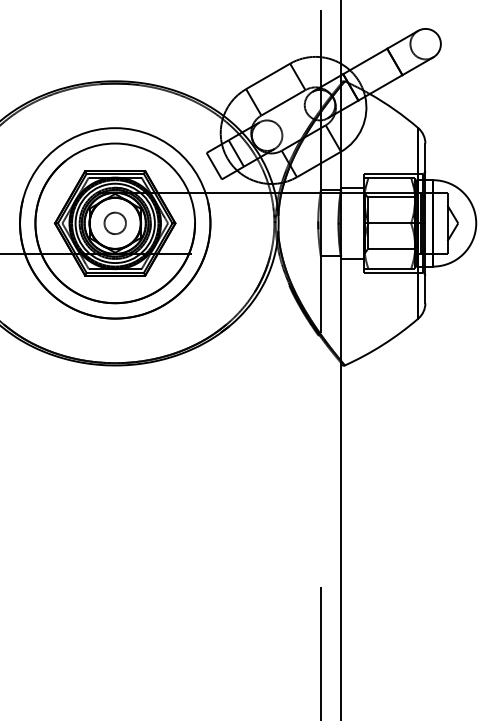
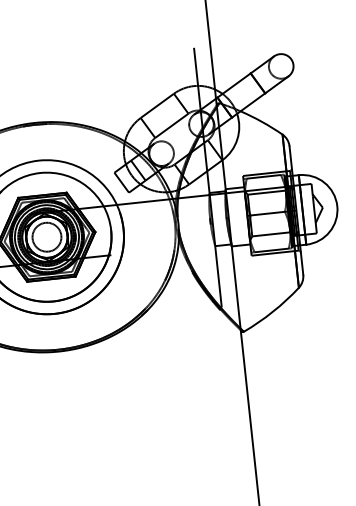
circle: (115, 223) -> (47, 237), size x1.67

